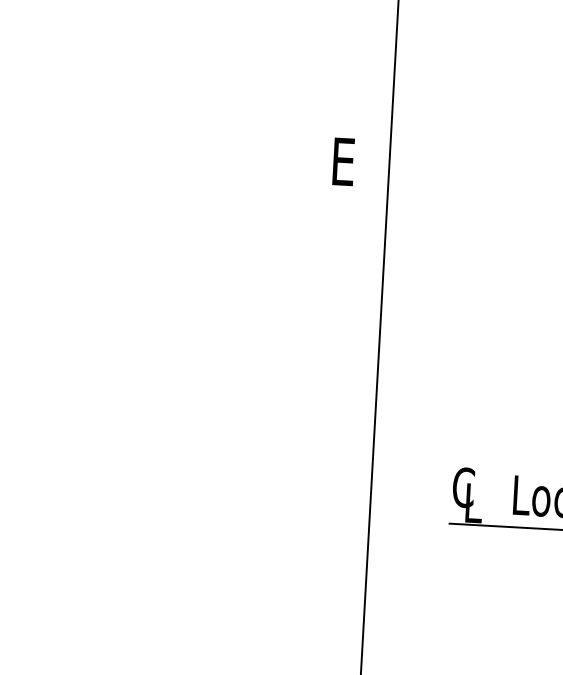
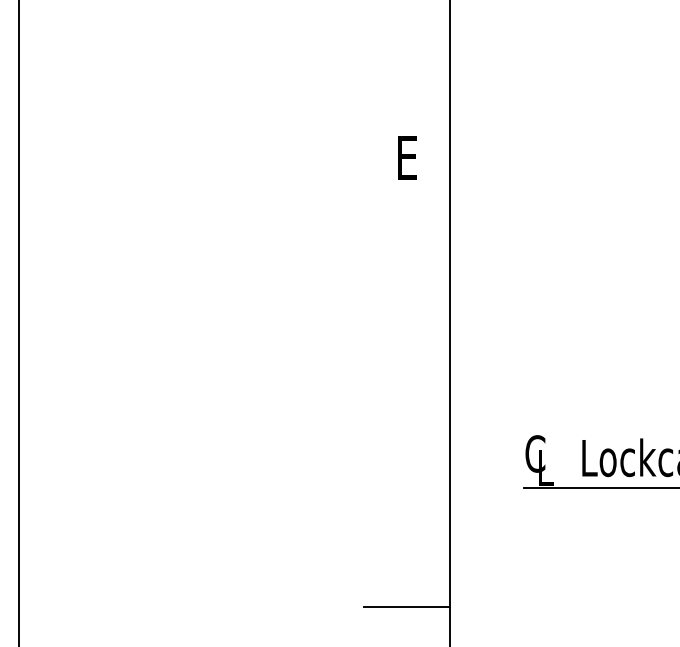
line: (315, 643) -> (406, 606), added

